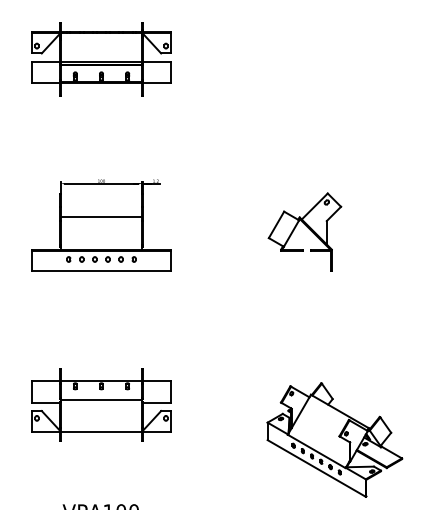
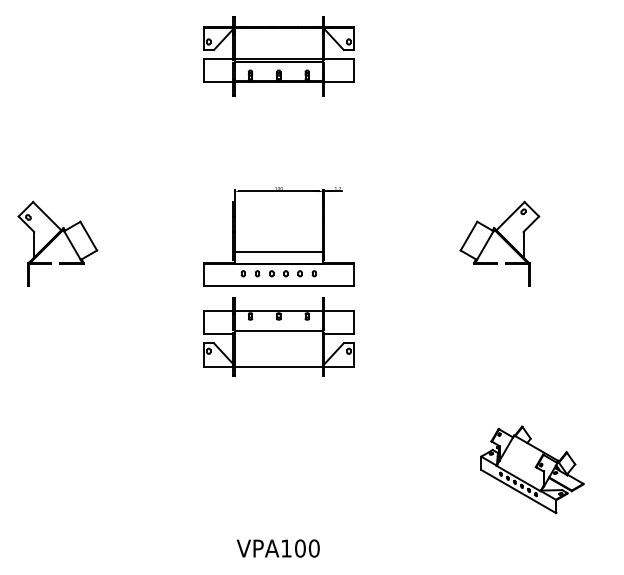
line: (101, 217) -> (278, 252), moved
part: (101, 404) -> (278, 336), moved
part: (334, 439) -> (532, 469), size x0.7

